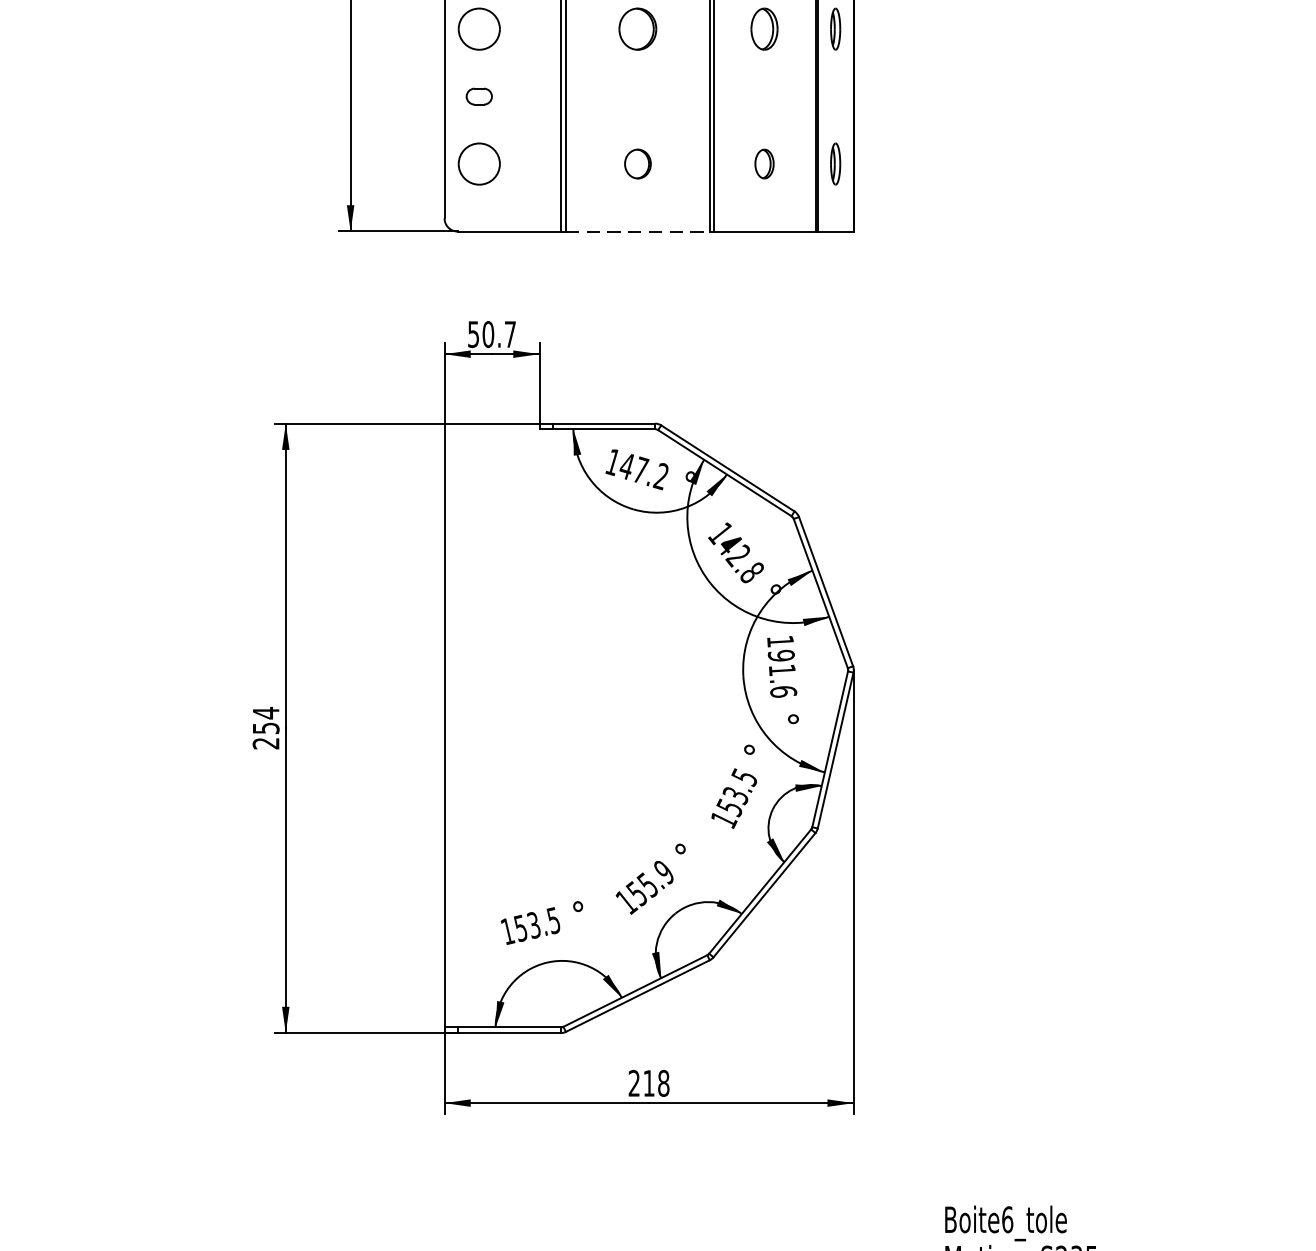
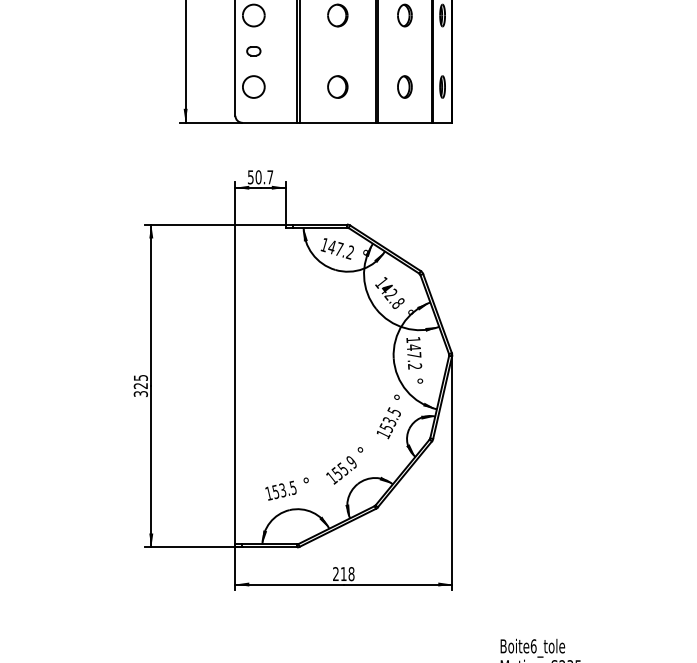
part: (637, 163) -> (337, 86), size x1.43
part: (763, 163) -> (404, 86), size x1.43
line: (639, 231) -> (338, 122), dashed -> solid
text: (782, 672) -> (414, 356), 191.6 -> 147.2
text: (265, 727) -> (140, 385), 254 -> 325

